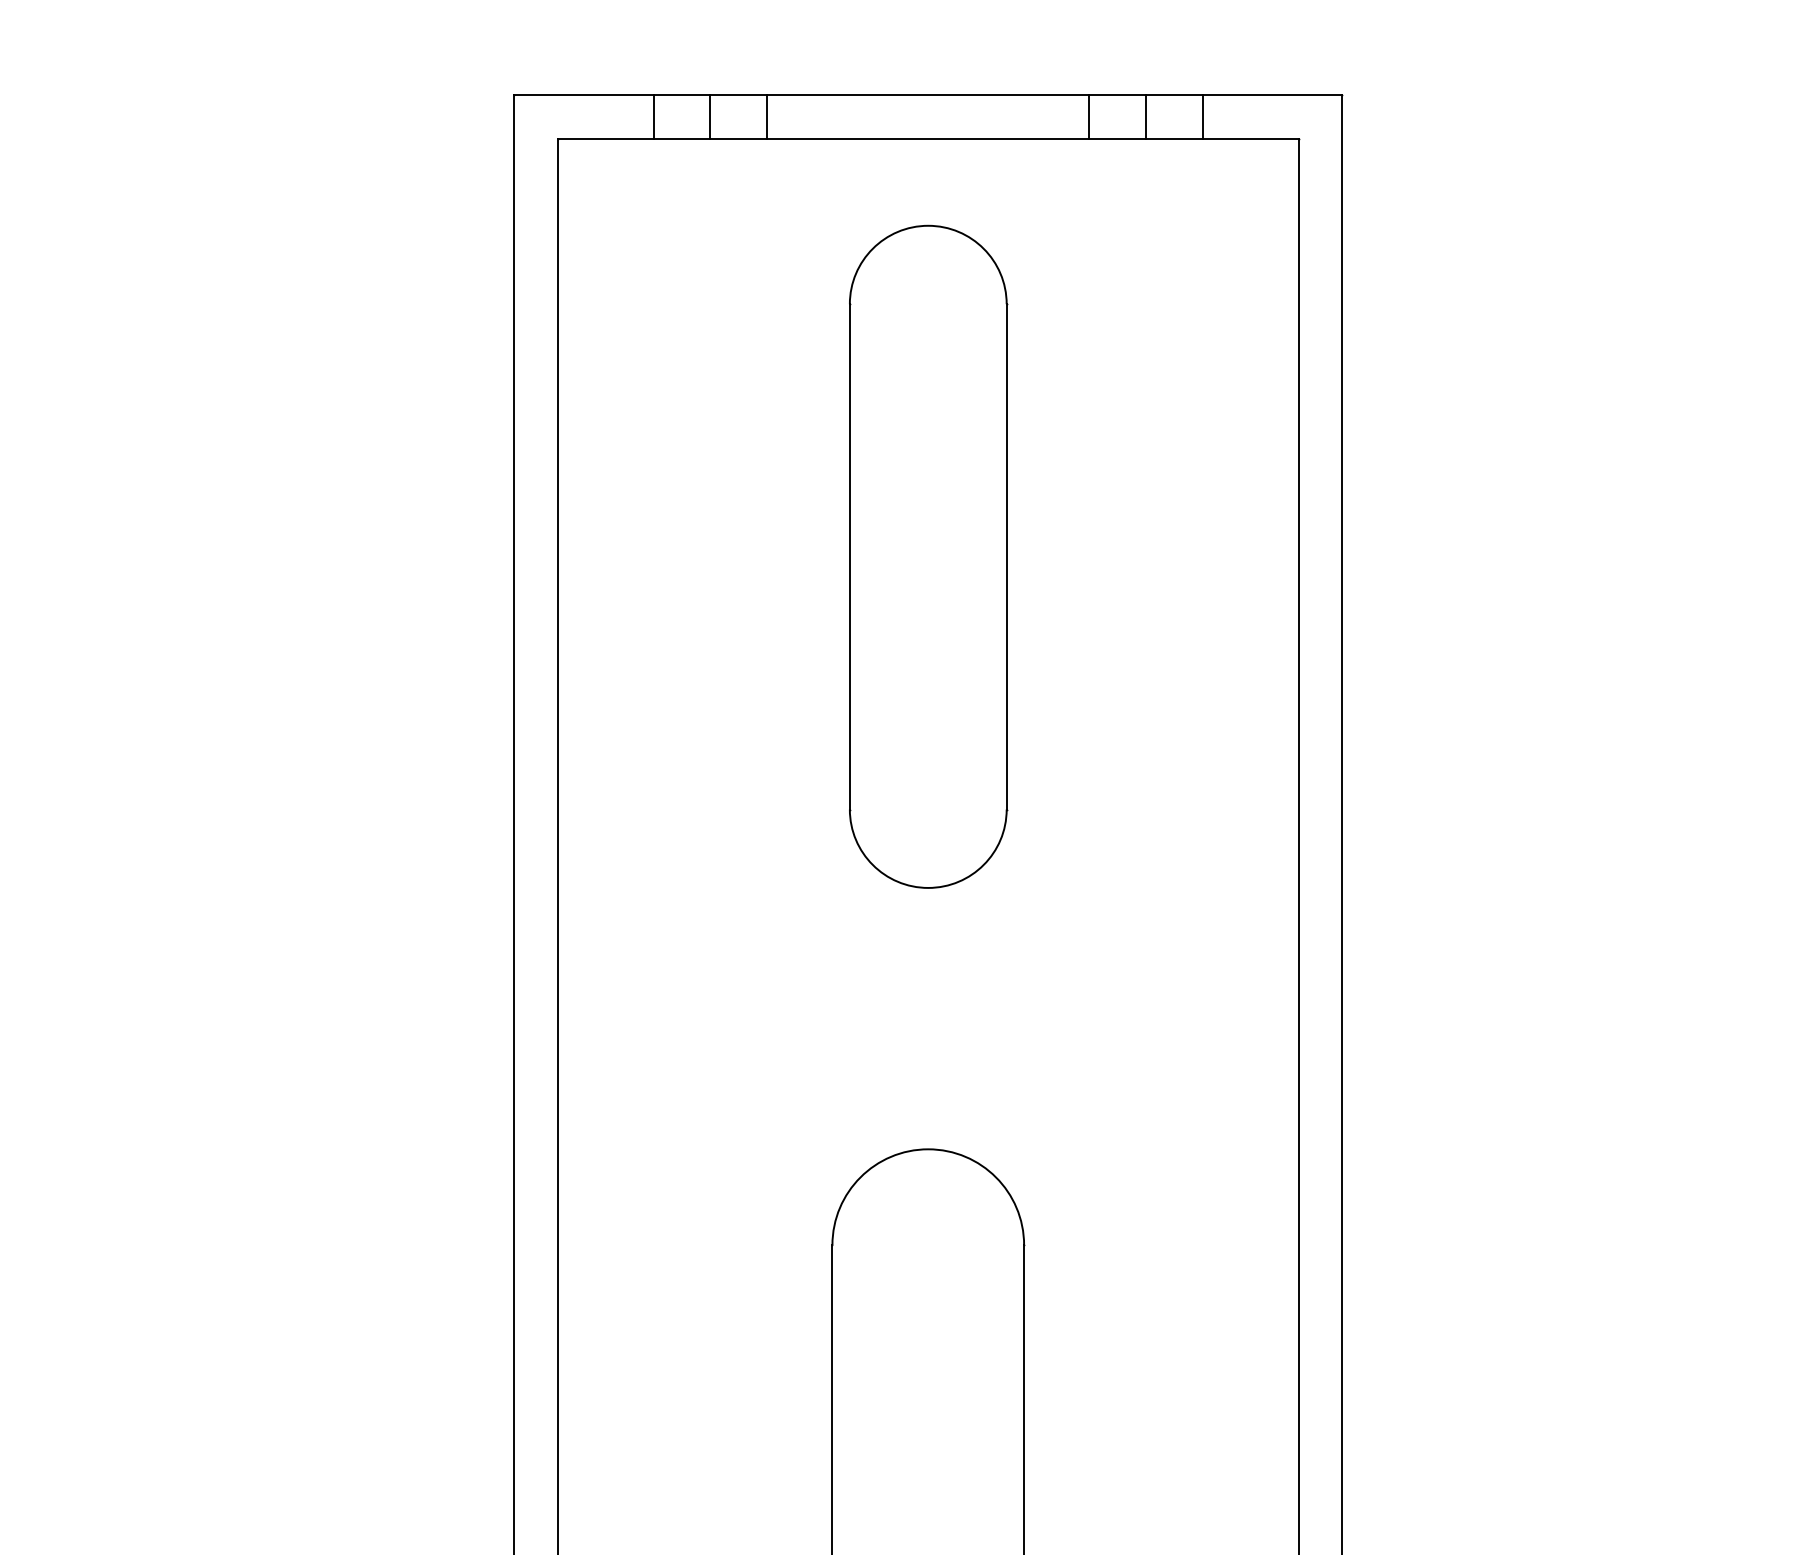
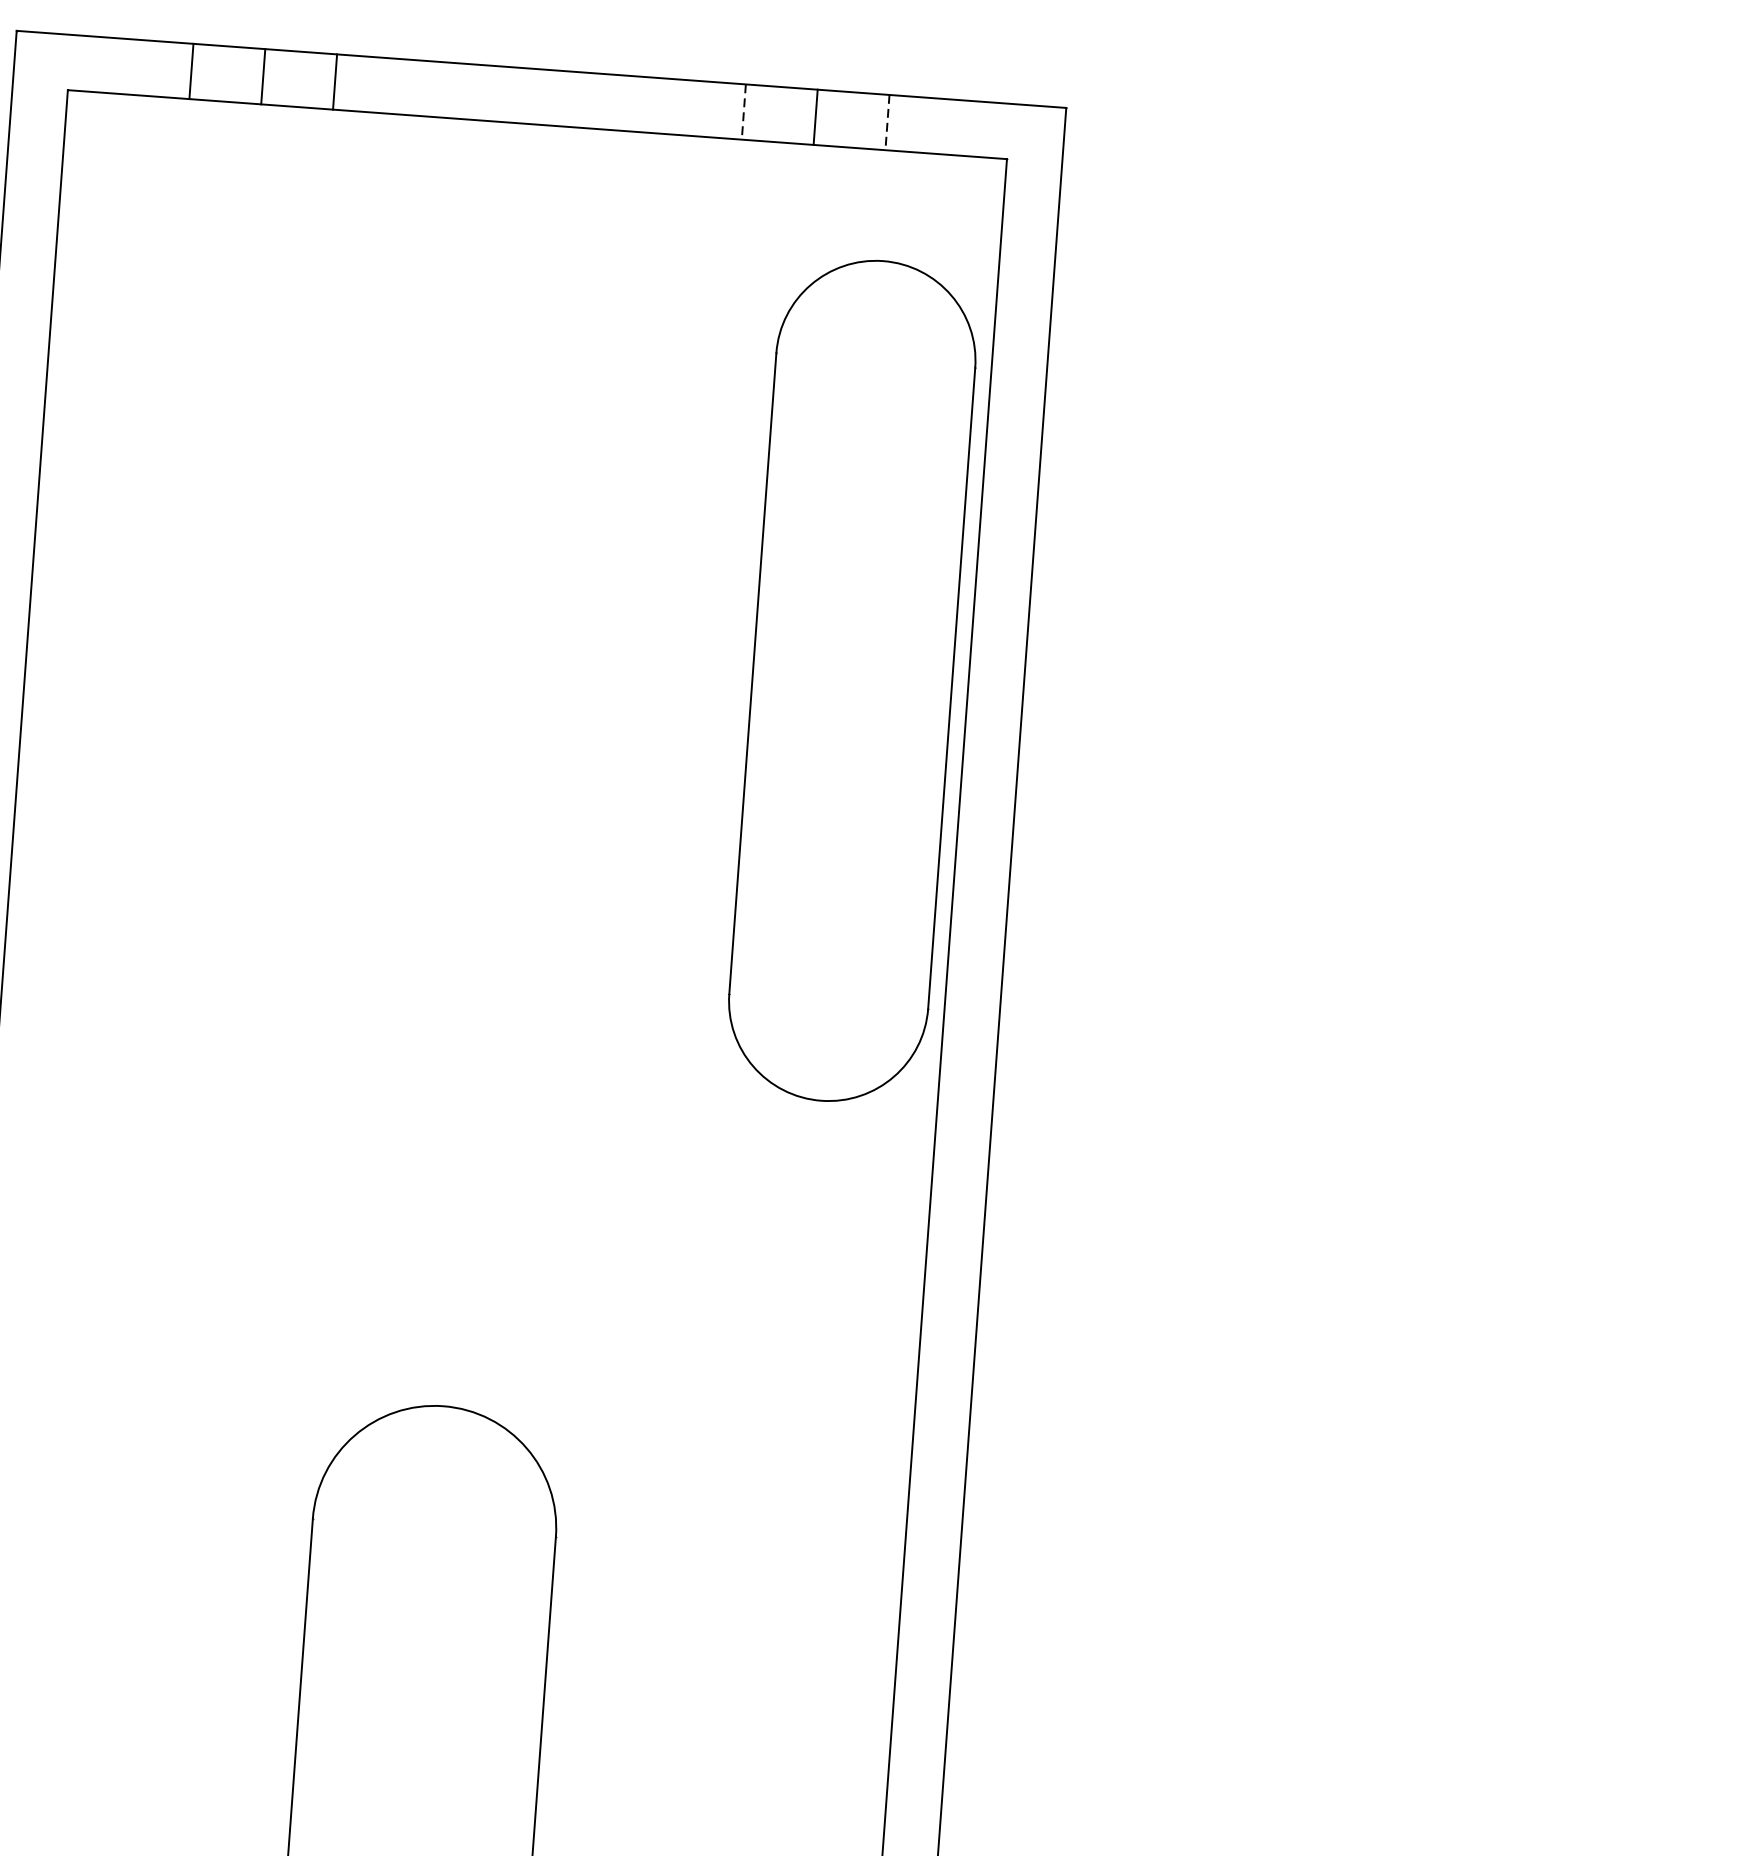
line: (1089, 116) -> (743, 111), solid -> dashed
line: (1202, 116) -> (887, 122), solid -> dashed
part: (928, 556) -> (852, 680), moved

